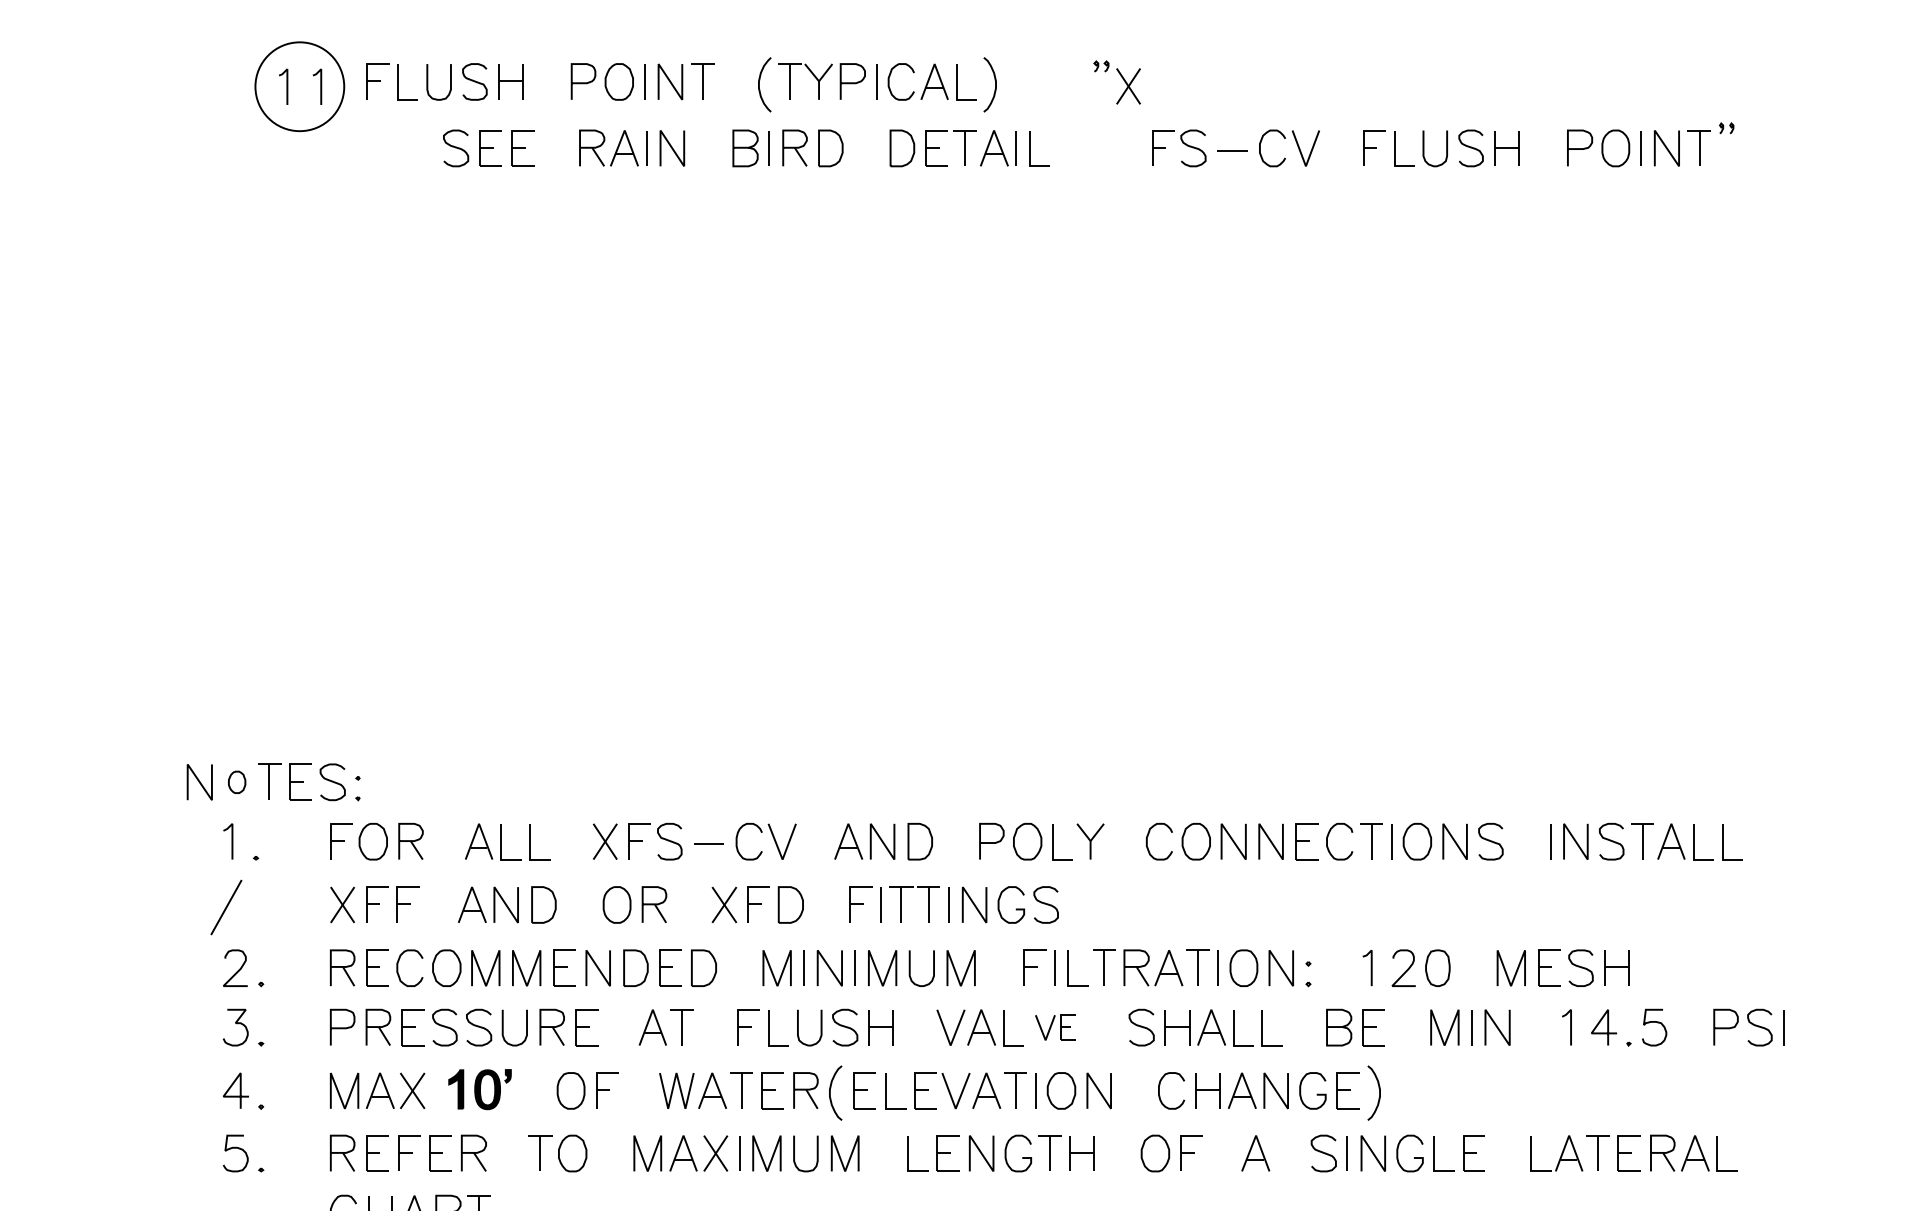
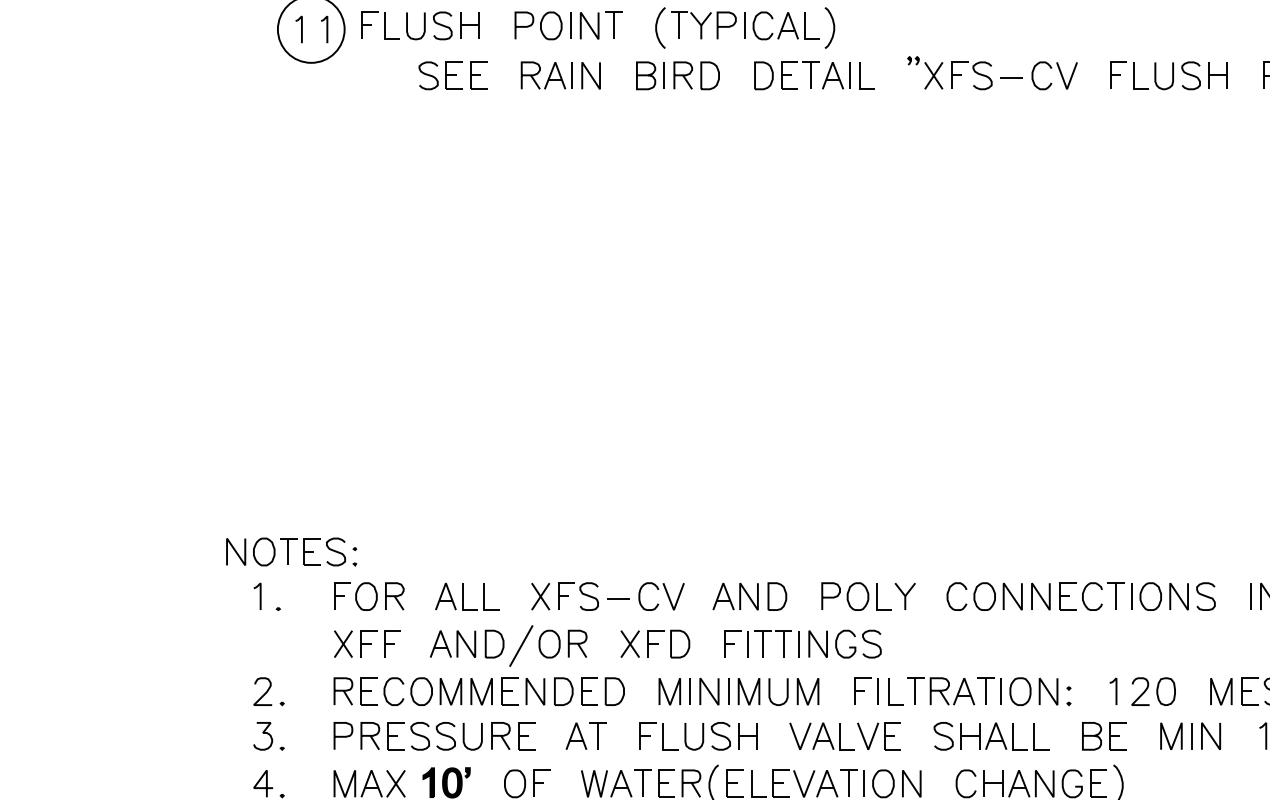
part: (1122, 79) -> (929, 70), moved
part: (236, 782) -> (263, 552), size x1.67
line: (226, 907) -> (521, 646), moved
part: (1055, 1027) -> (878, 736), size x1.43

